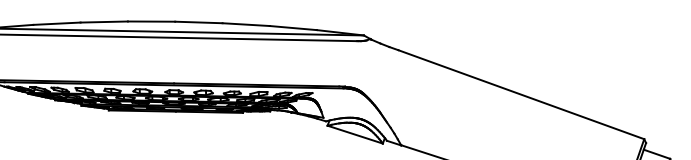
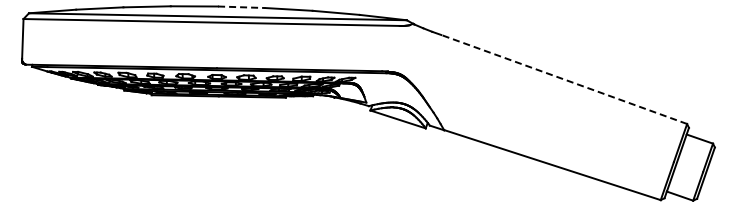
line: (198, 22) -> (241, 7), solid -> dashed
line: (521, 94) -> (564, 79), solid -> dashed

